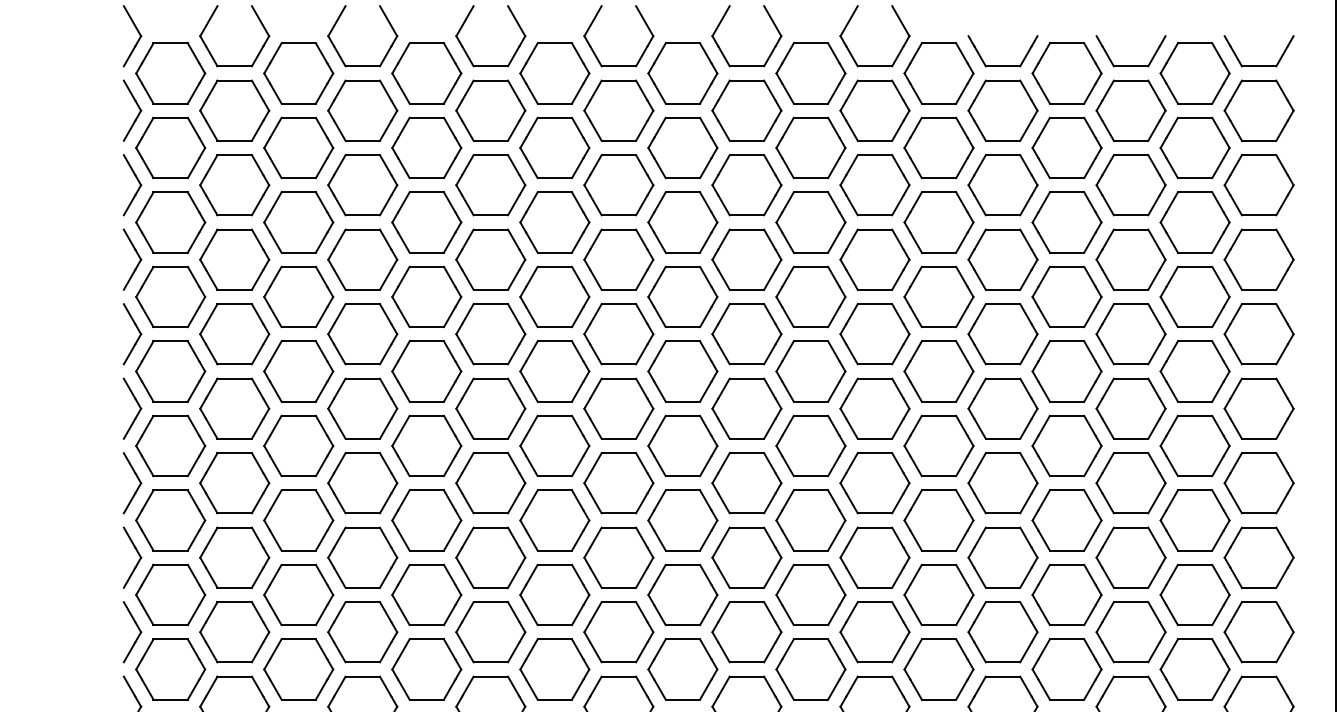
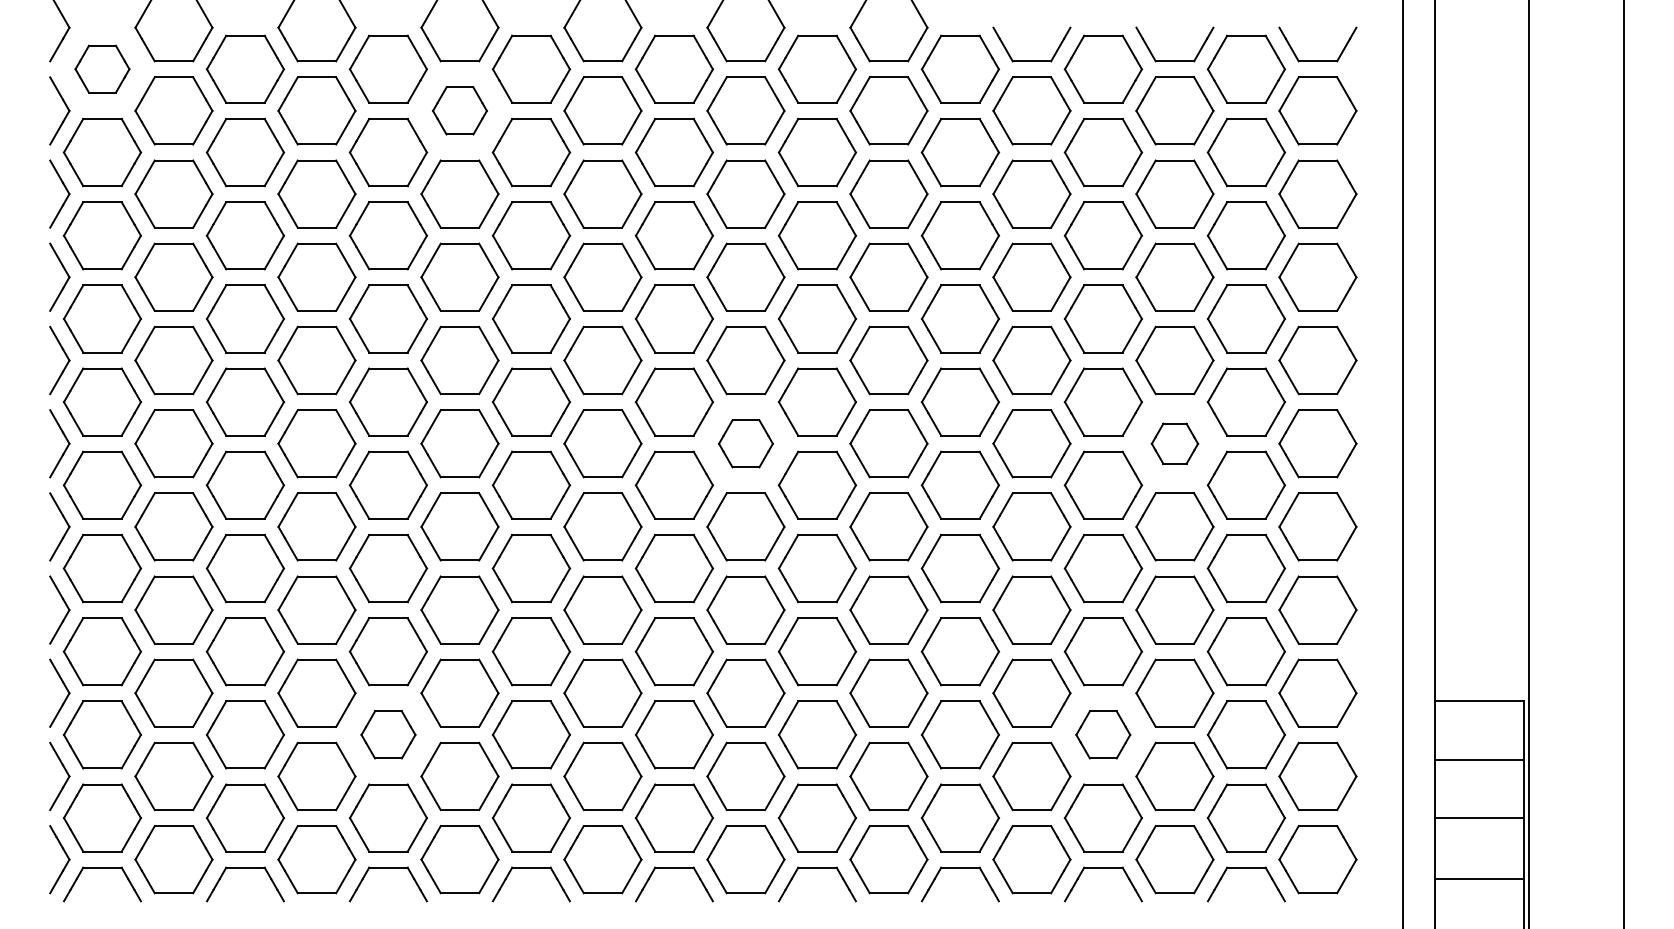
part: (170, 72) -> (102, 68), size x0.7
part: (490, 110) -> (459, 110), size x0.7
part: (746, 408) -> (745, 443), size x0.7
part: (1130, 408) -> (1174, 443), size x0.6
part: (426, 669) -> (388, 734), size x0.7
part: (1066, 669) -> (1102, 734), size x0.7

